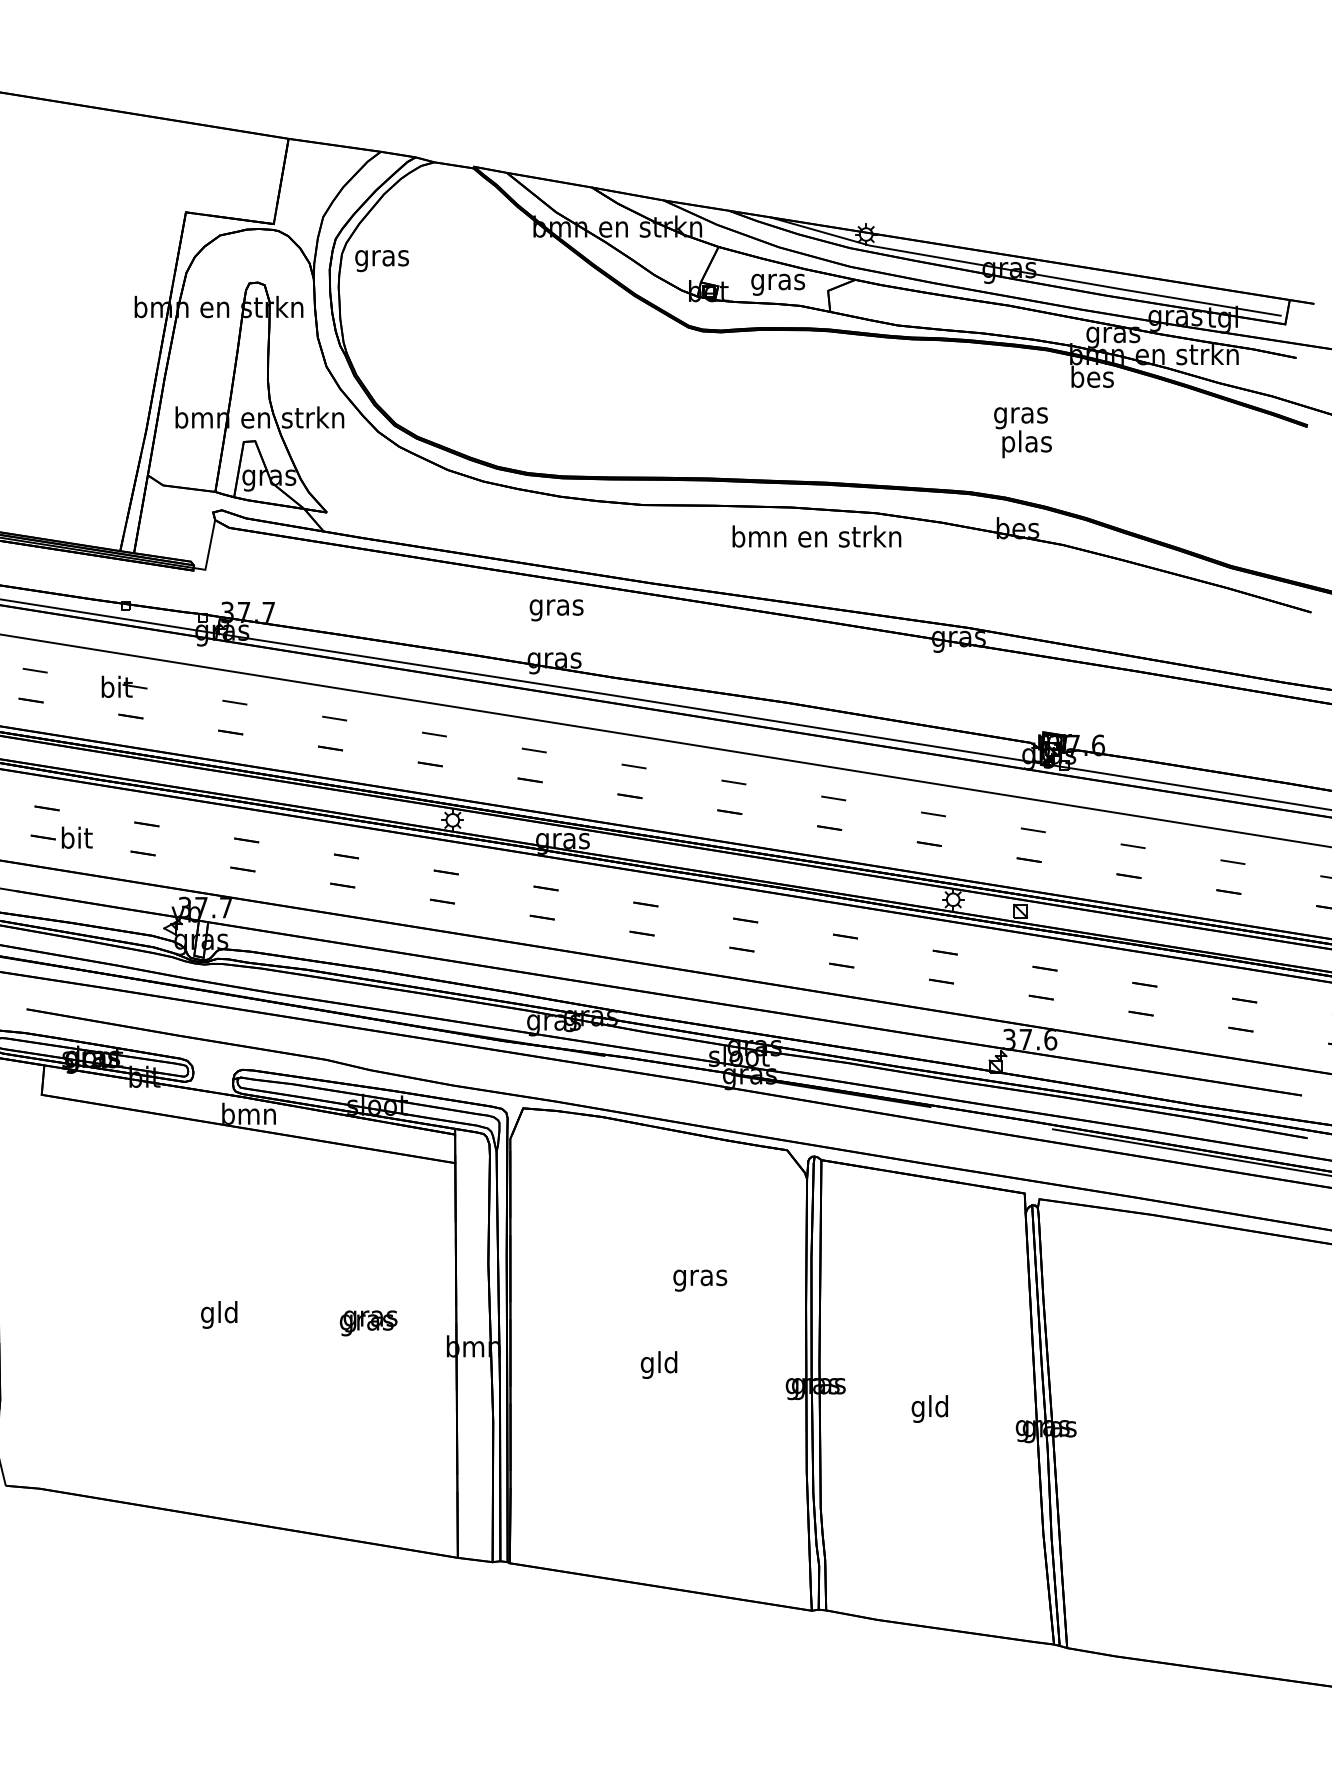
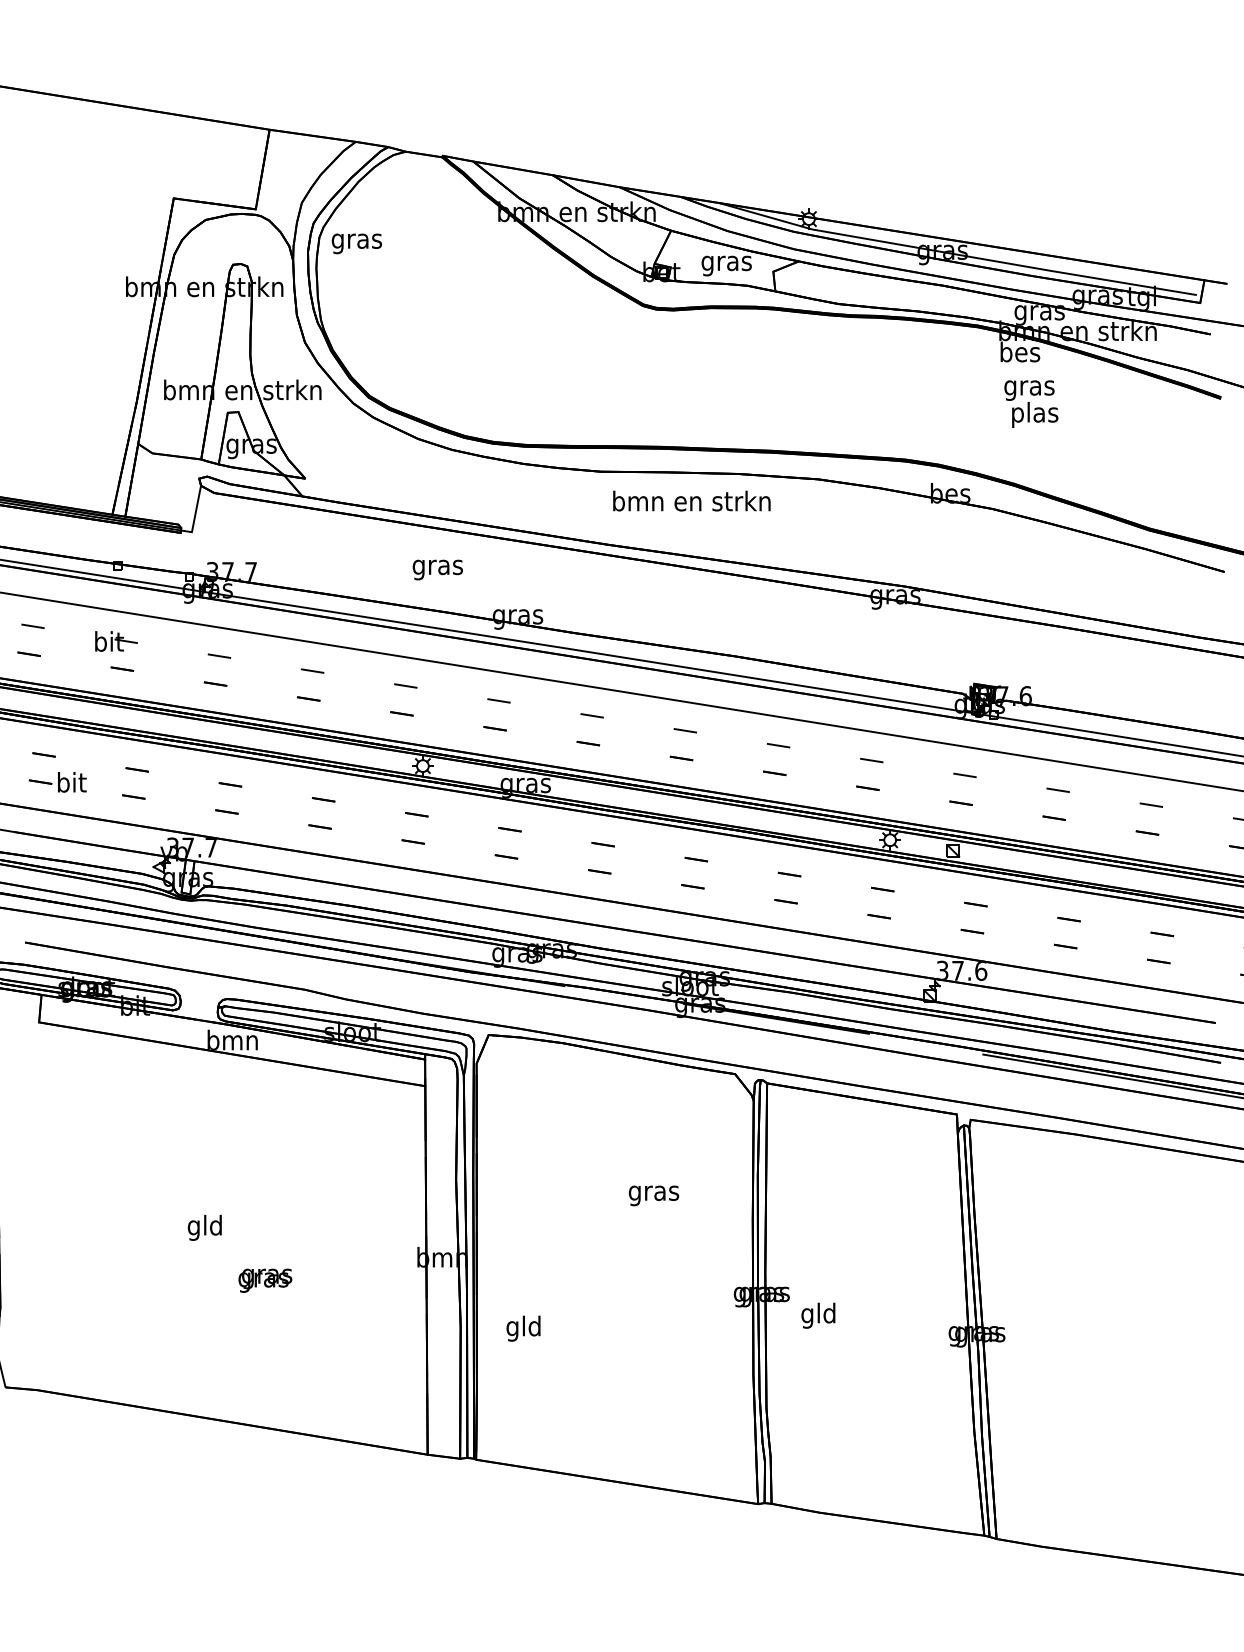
text: (1023, 432) -> (1031, 403), moved
text: (816, 535) -> (691, 500), moved
text: (556, 609) -> (437, 569), moved
text: (368, 1323) -> (265, 1280), moved
text: (659, 1364) -> (523, 1328), moved
text: (930, 1408) -> (818, 1315), moved

